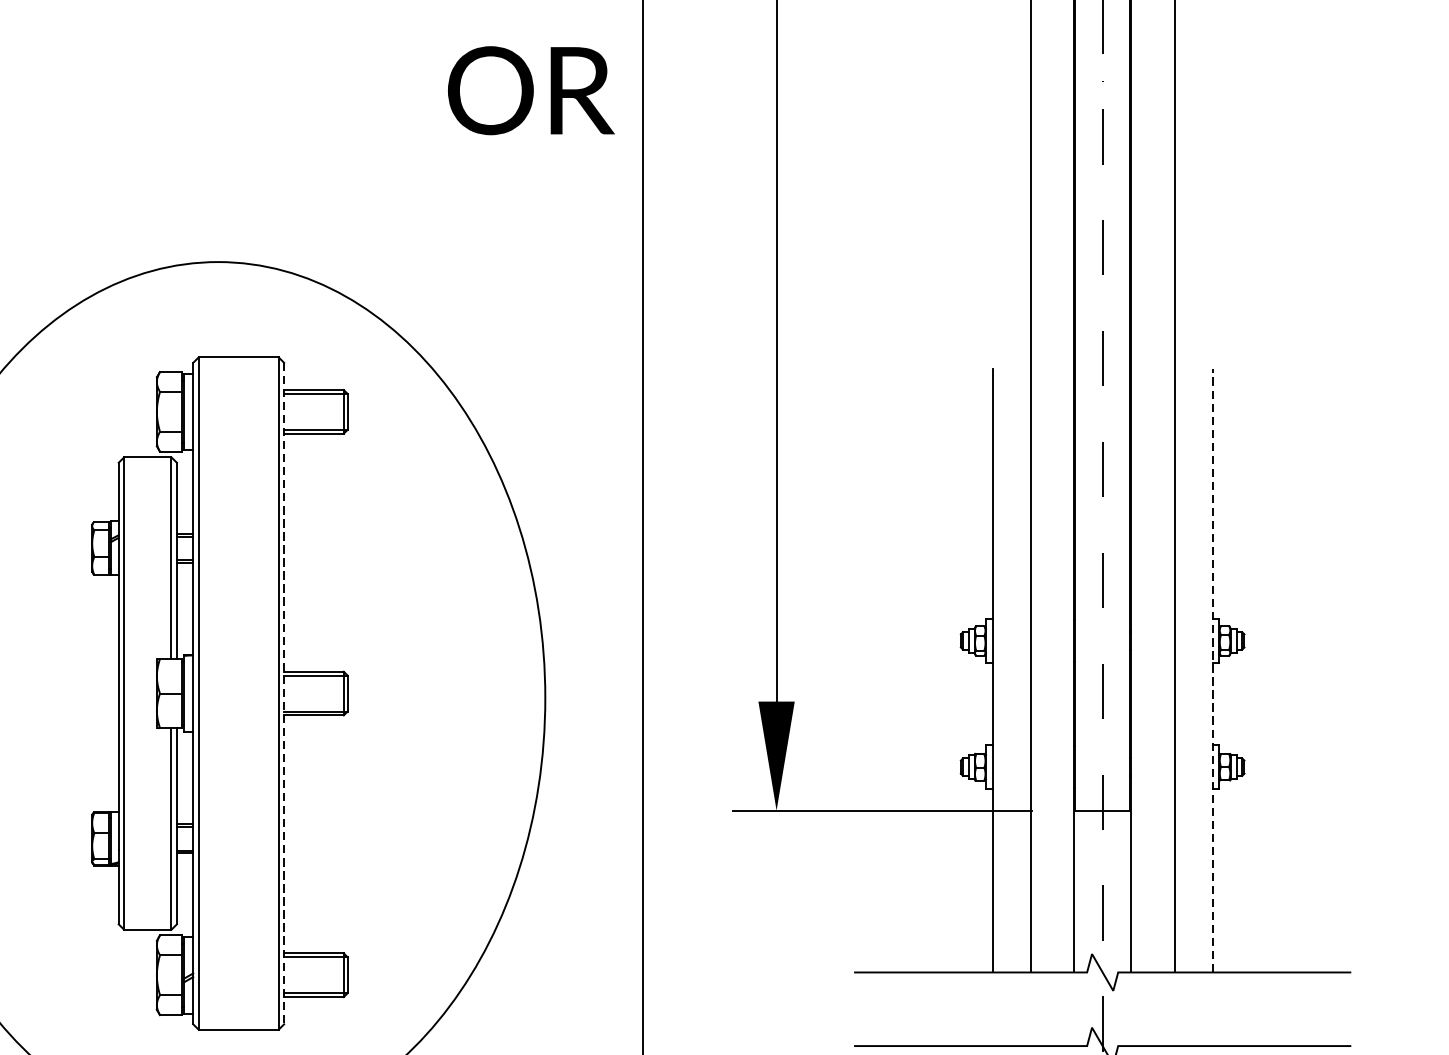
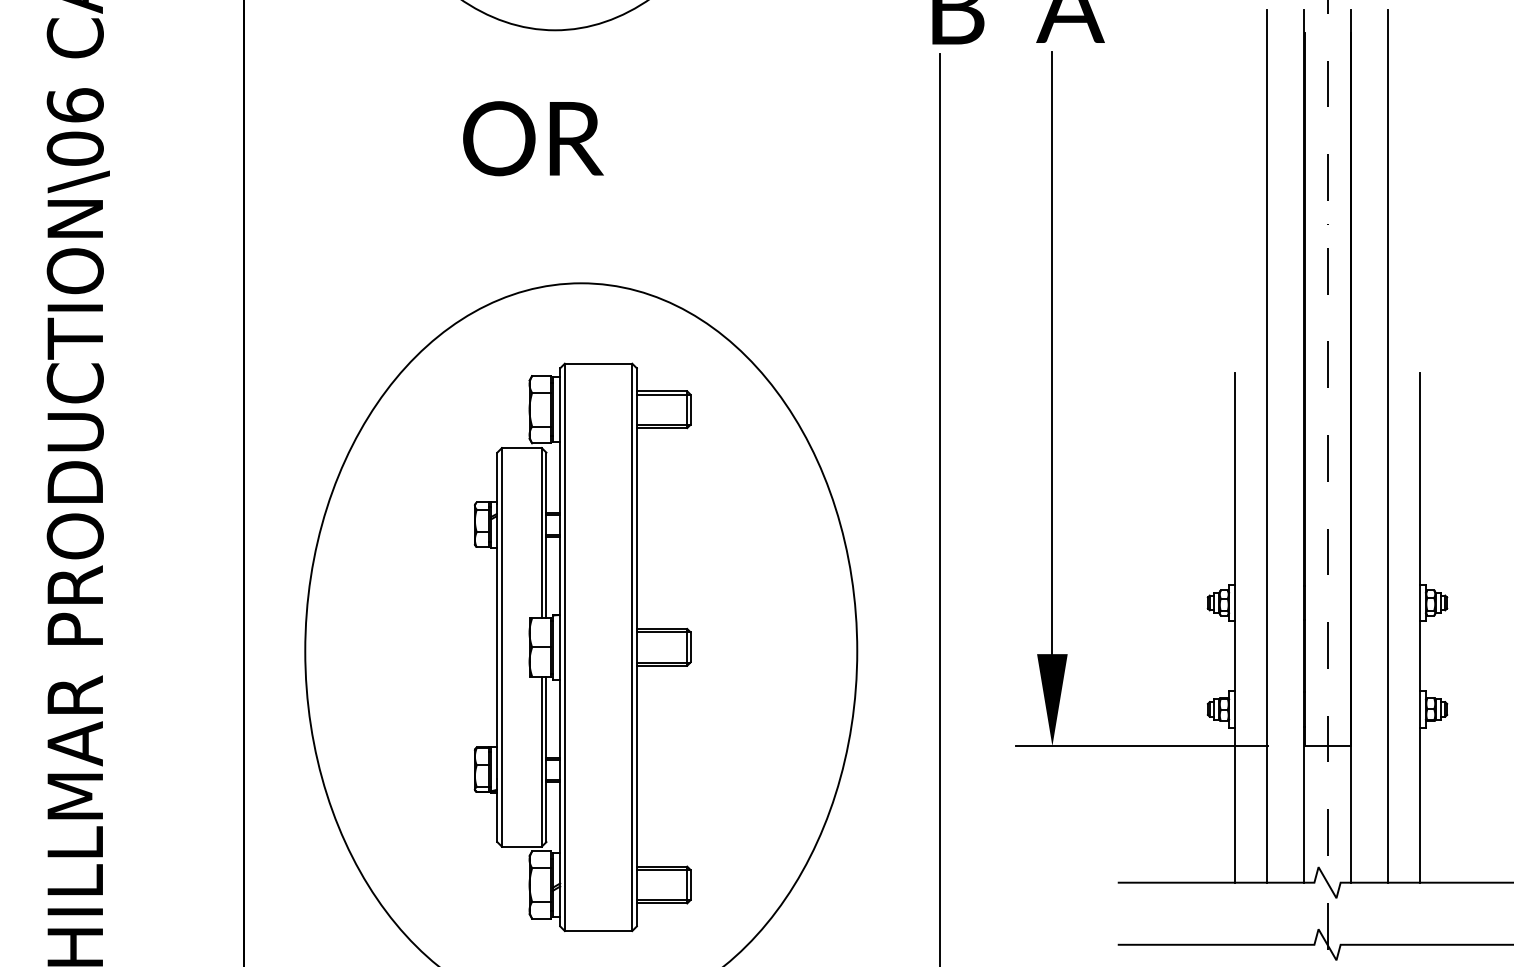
text: (531, 90) -> (533, 138), moved
line: (1212, 670) -> (1420, 627), dashed -> solid
line: (283, 693) -> (636, 647), dashed -> solid

